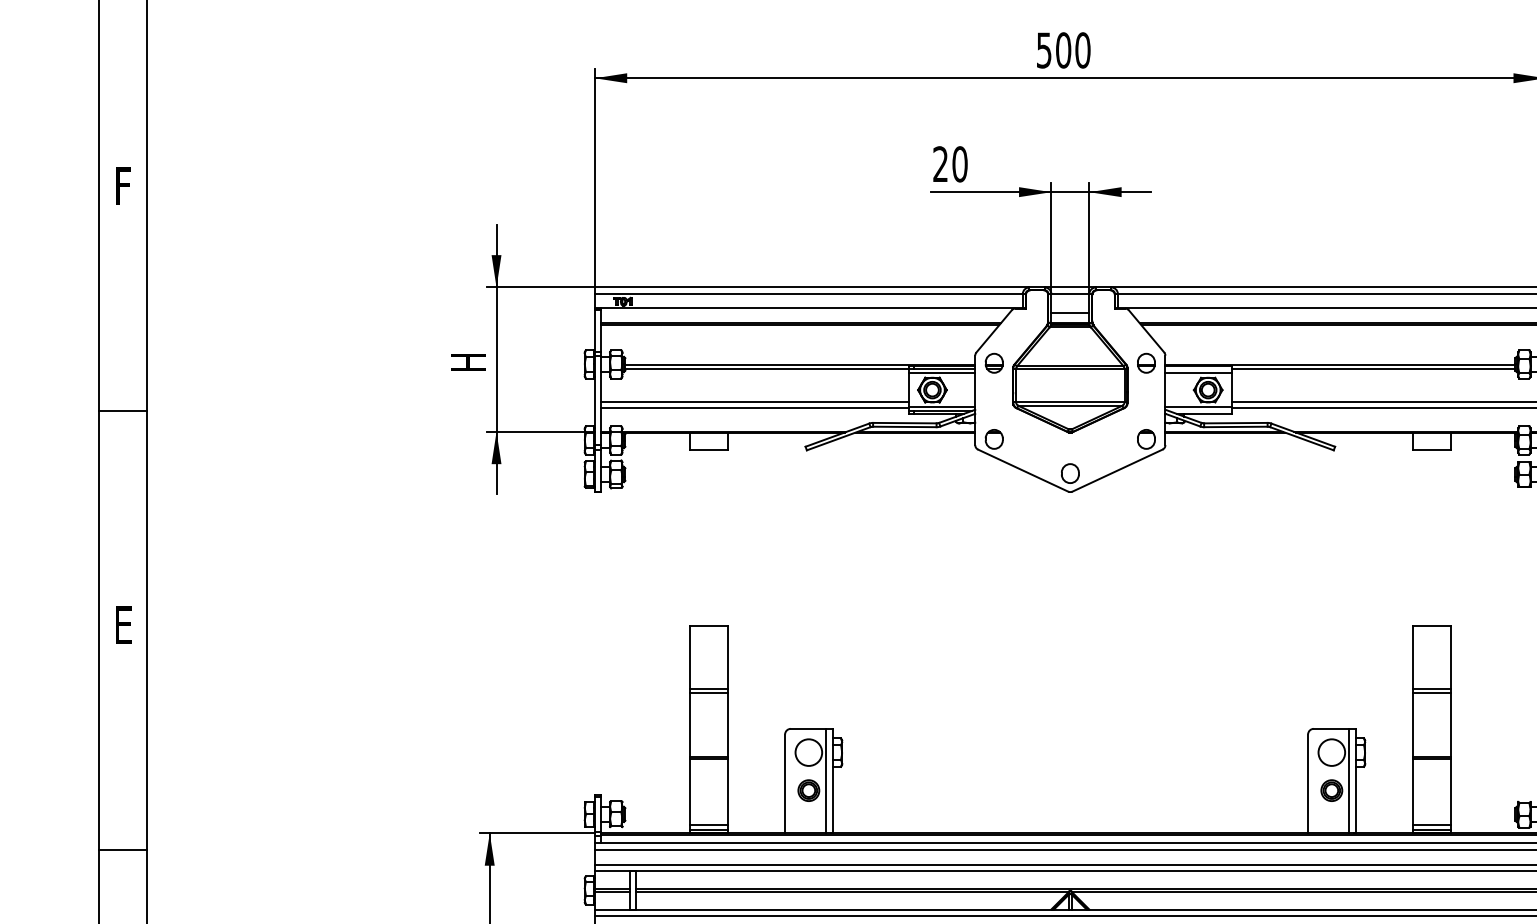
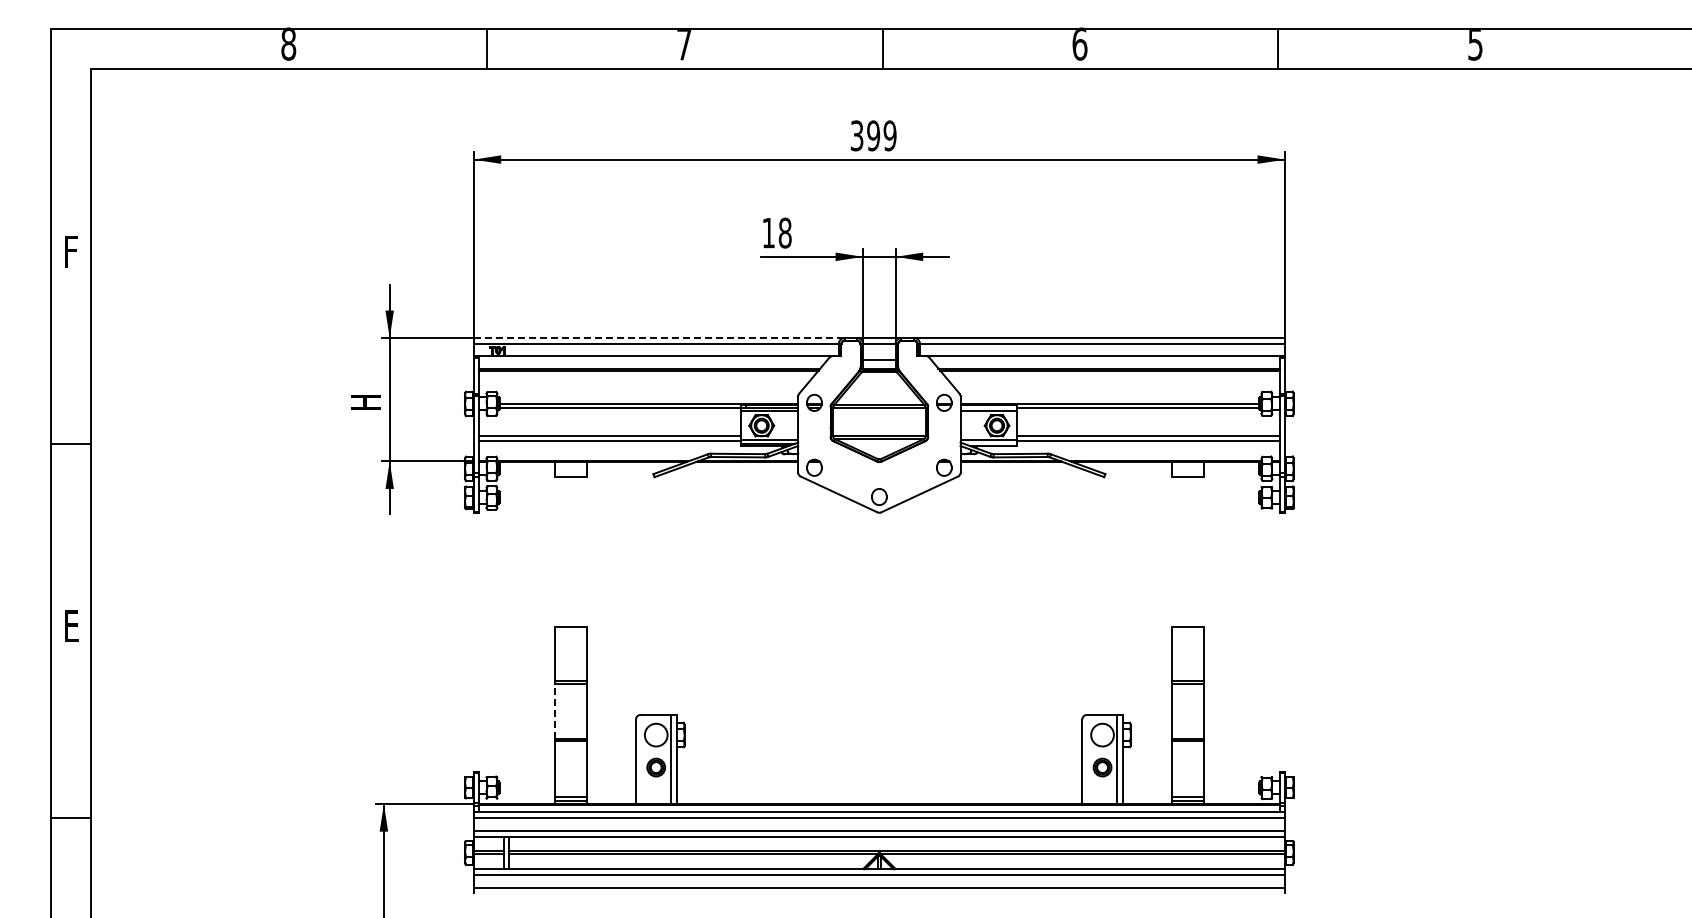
text: (1063, 49) -> (873, 135), 500 -> 399
text: (949, 163) -> (776, 232), 20 -> 18
line: (812, 287) -> (659, 338), solid -> dashed
line: (689, 724) -> (554, 711), solid -> dashed

